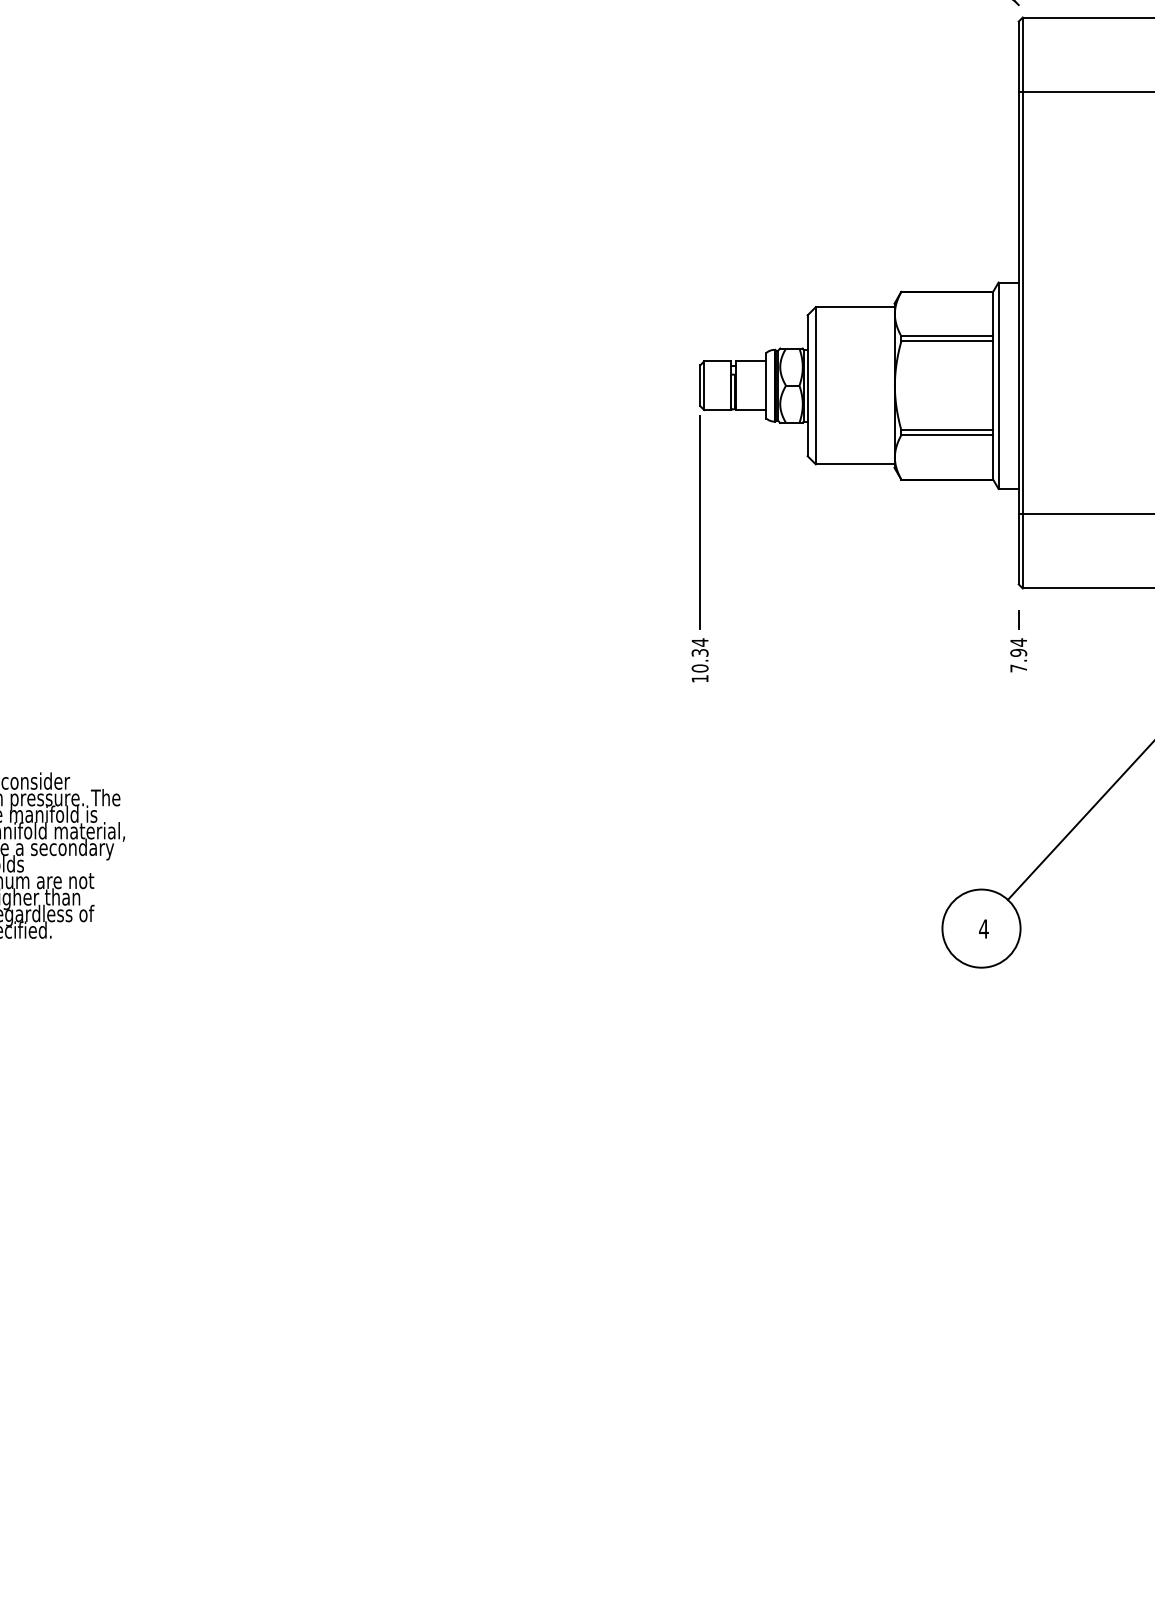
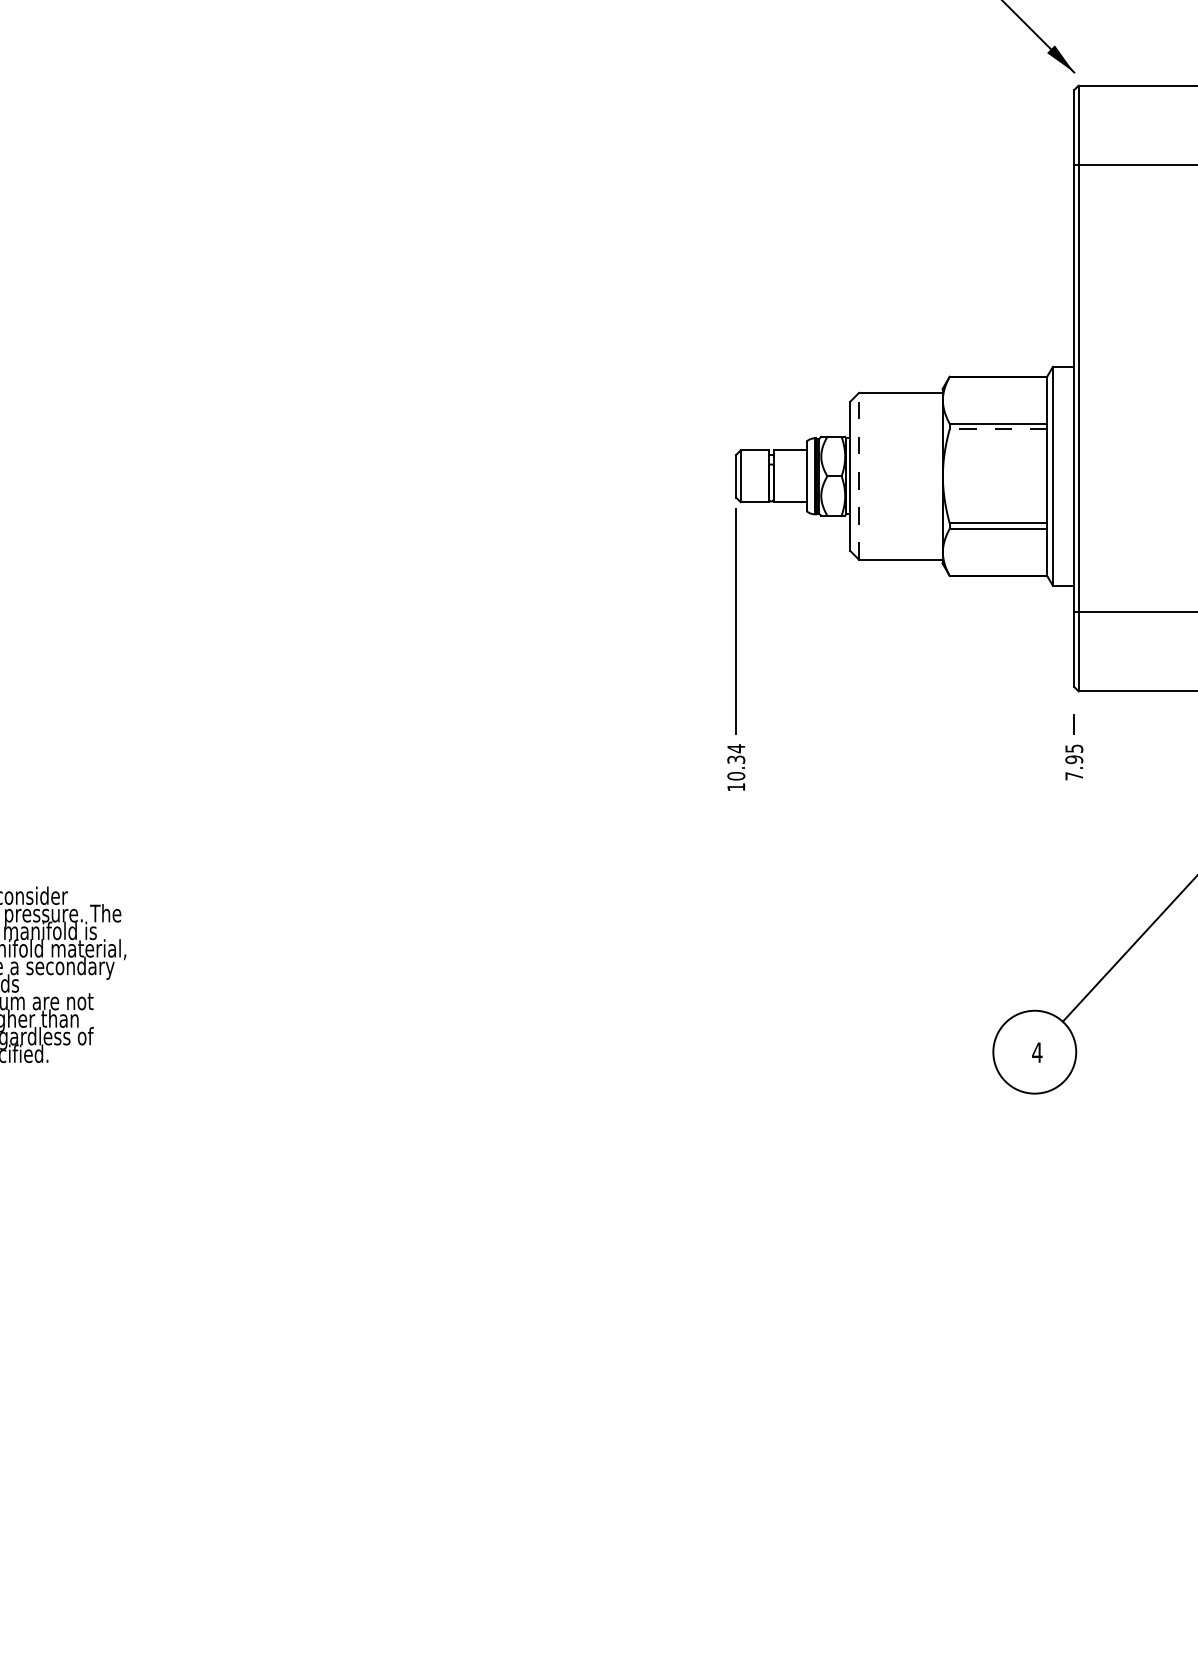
line: (947, 341) -> (998, 429), solid -> dashed
line: (815, 385) -> (858, 476), solid -> dashed
text: (1018, 642) -> (1074, 748), 7.94 -> 7.95

